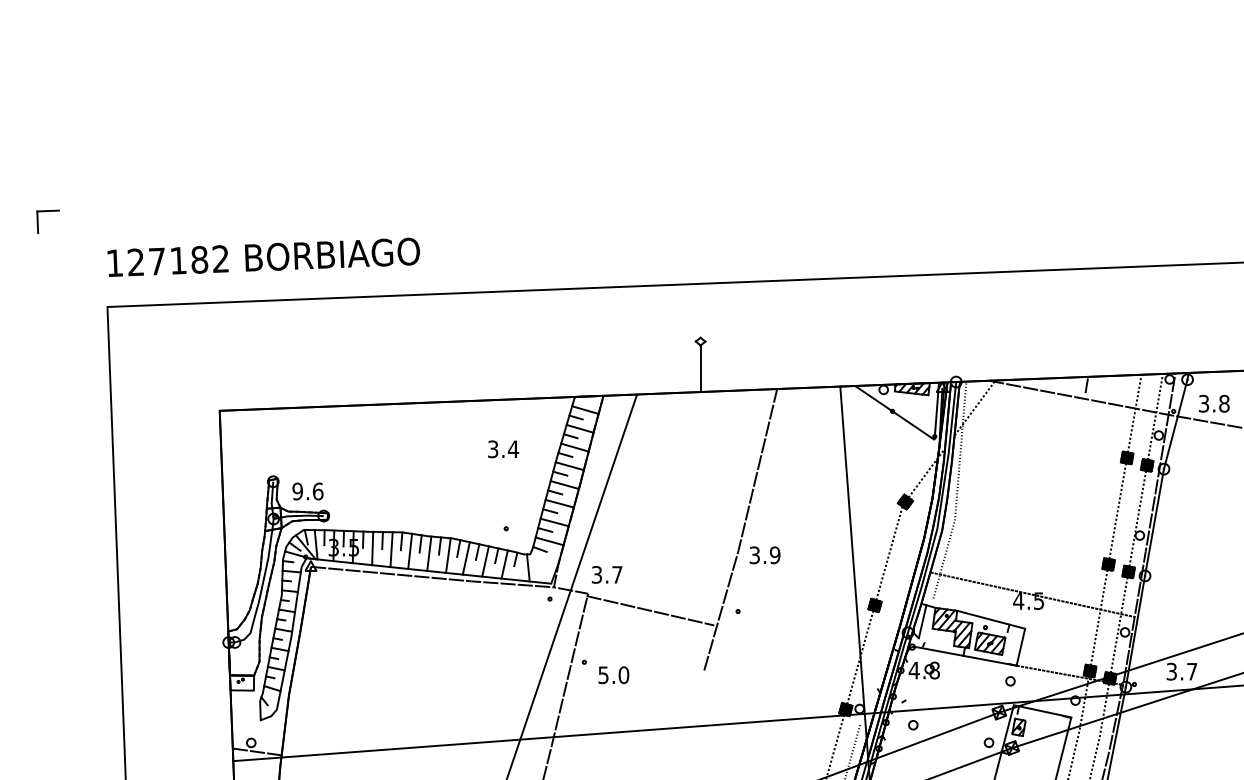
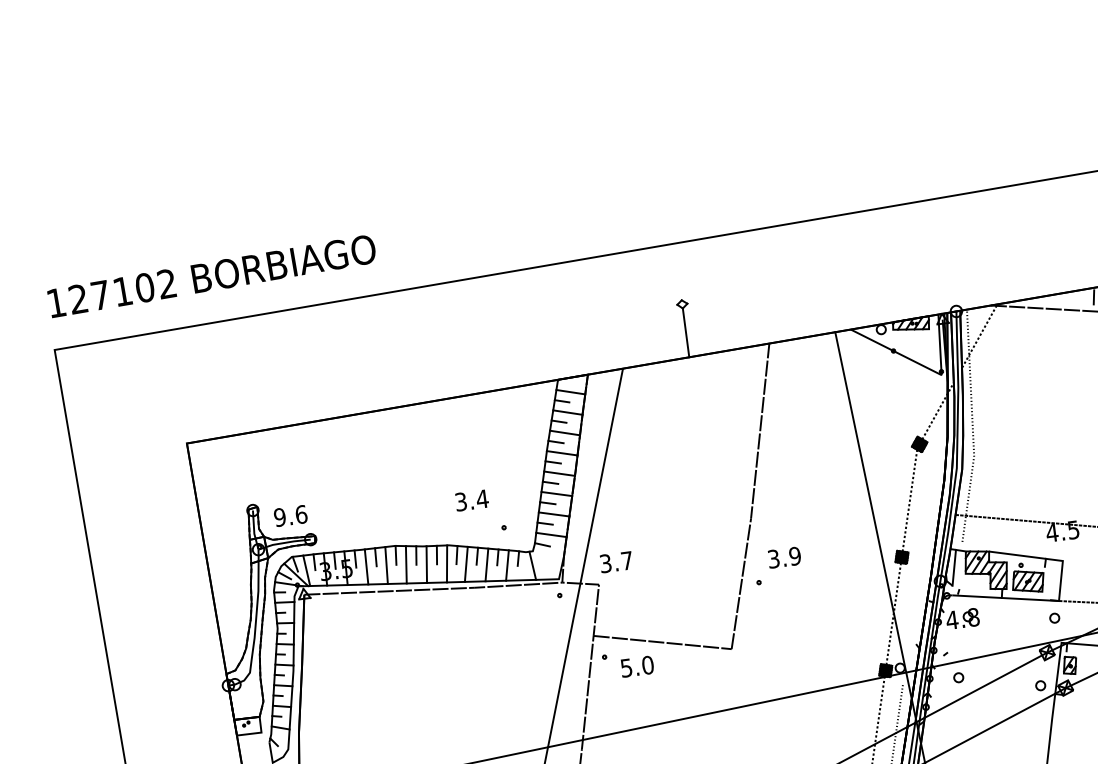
text: (199, 259) -> (144, 287), 127182 -> 127102
text: (503, 449) -> (471, 500), moved
text: (764, 555) -> (784, 557), moved
line: (650, 610) -> (662, 642), moved

